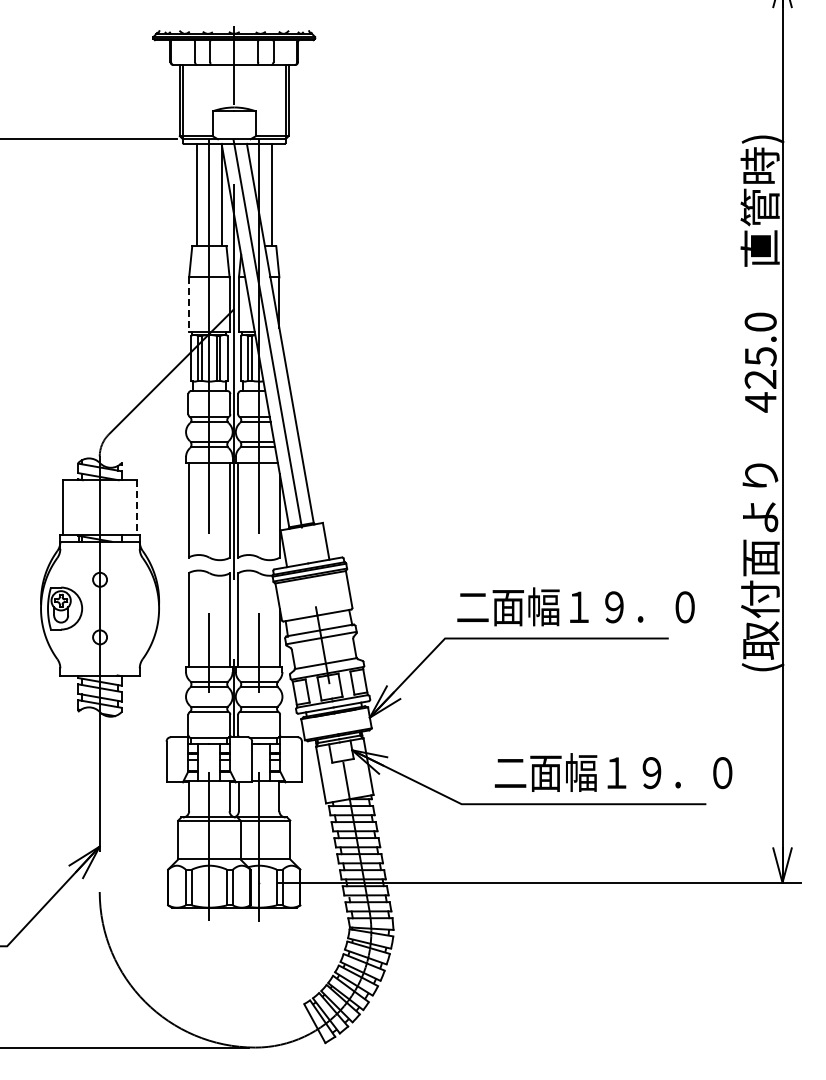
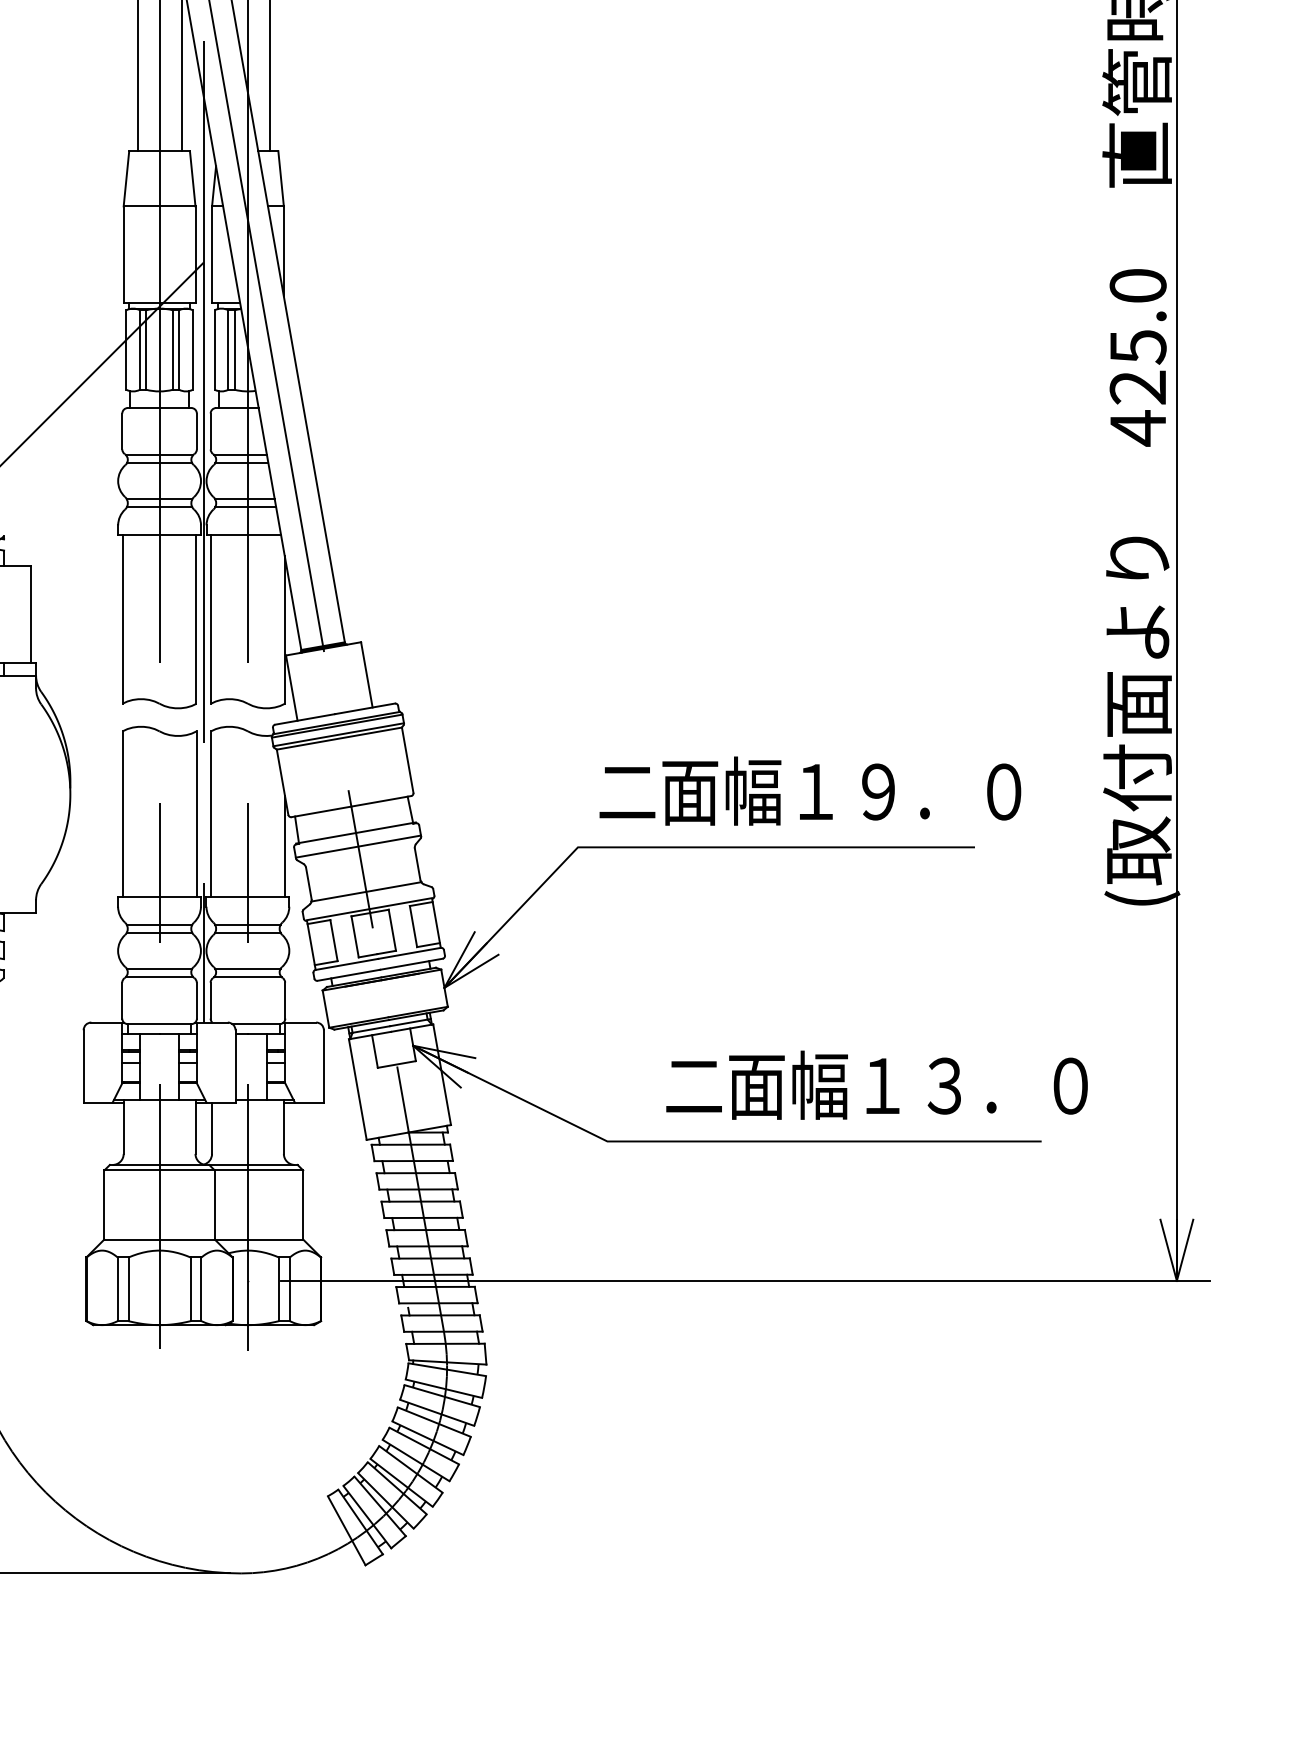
line: (189, 305) -> (124, 256), dashed -> solid
line: (137, 507) -> (32, 614), dashed -> solid
text: (651, 773) -> (944, 1086), 二面幅１９．０ -> 二面幅１３．０

